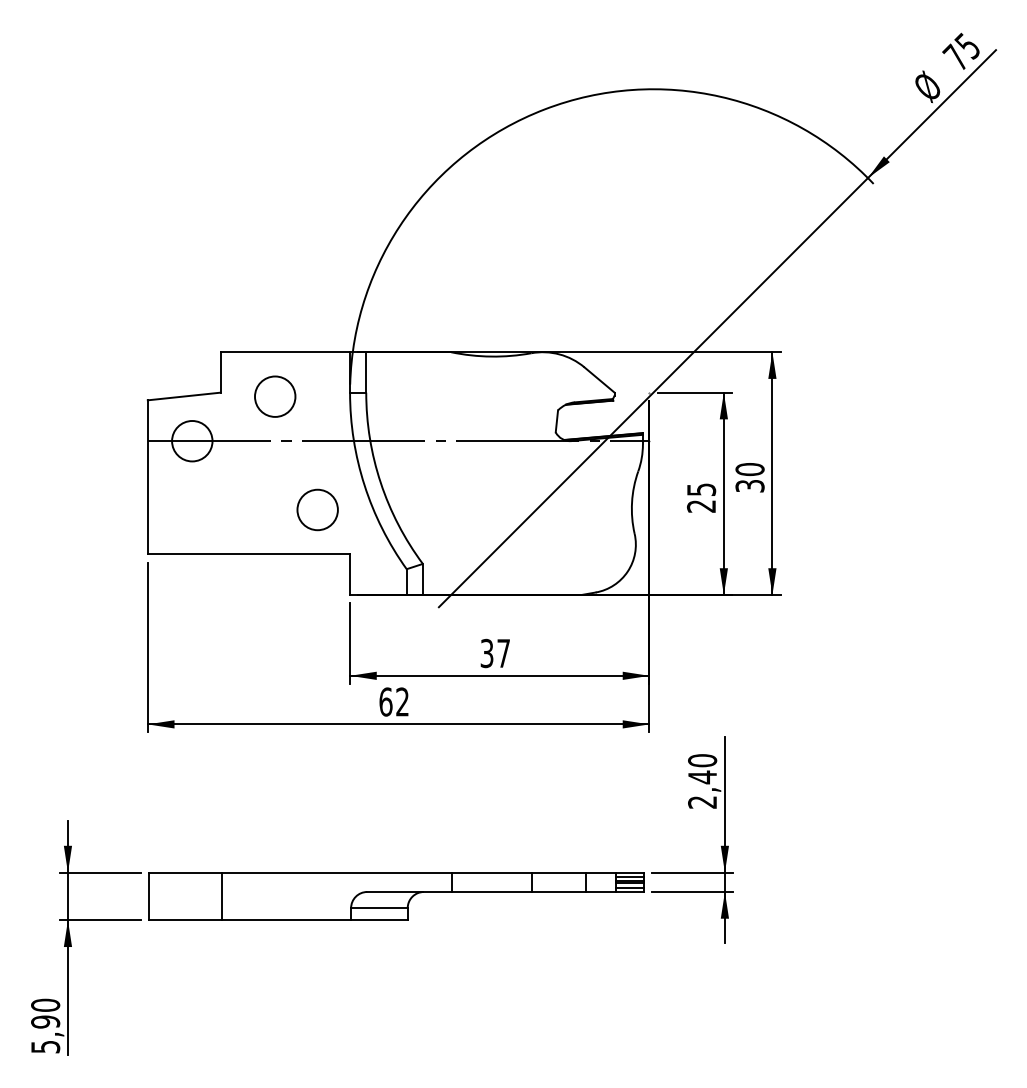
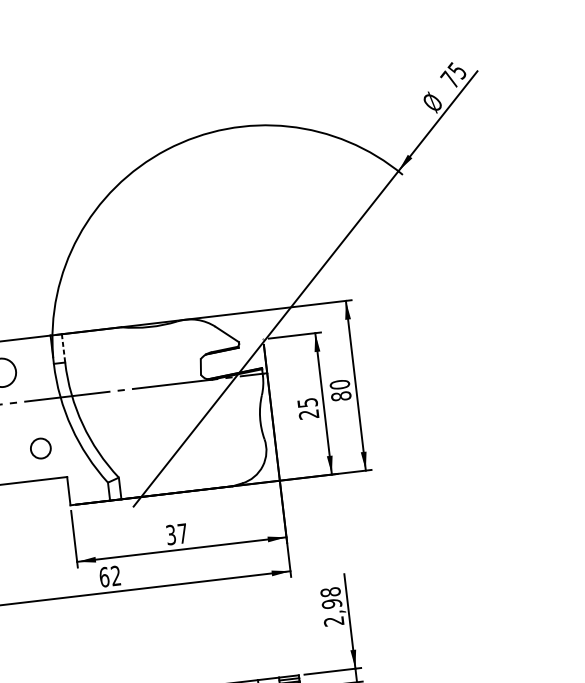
line: (366, 372) -> (63, 348), solid -> dashed
text: (749, 485) -> (340, 395), 30 -> 80
circle: (317, 509) -> (40, 448), size x0.7
text: (702, 769) -> (331, 598), 2,40 -> 2,98

